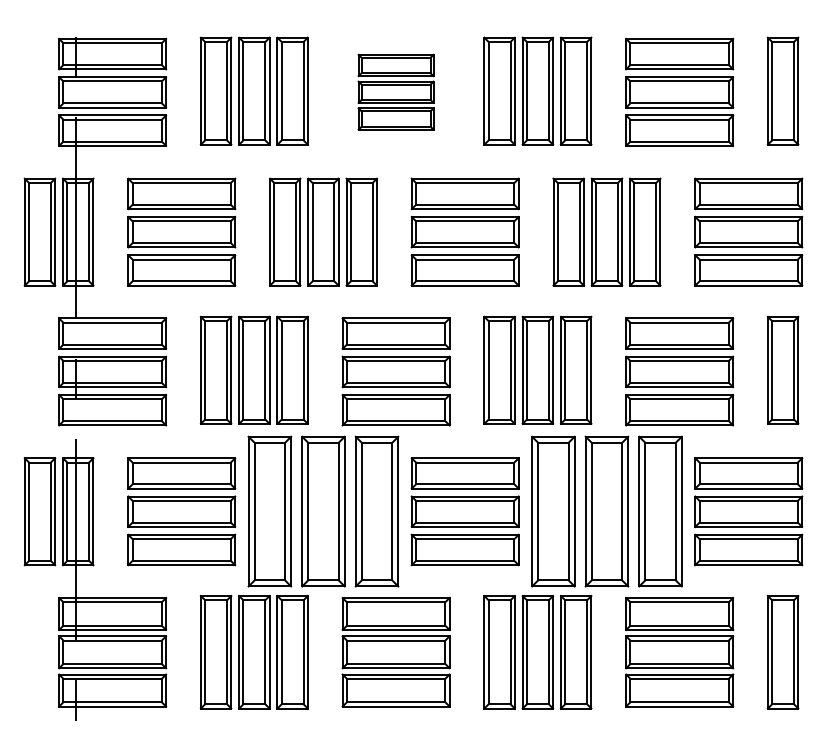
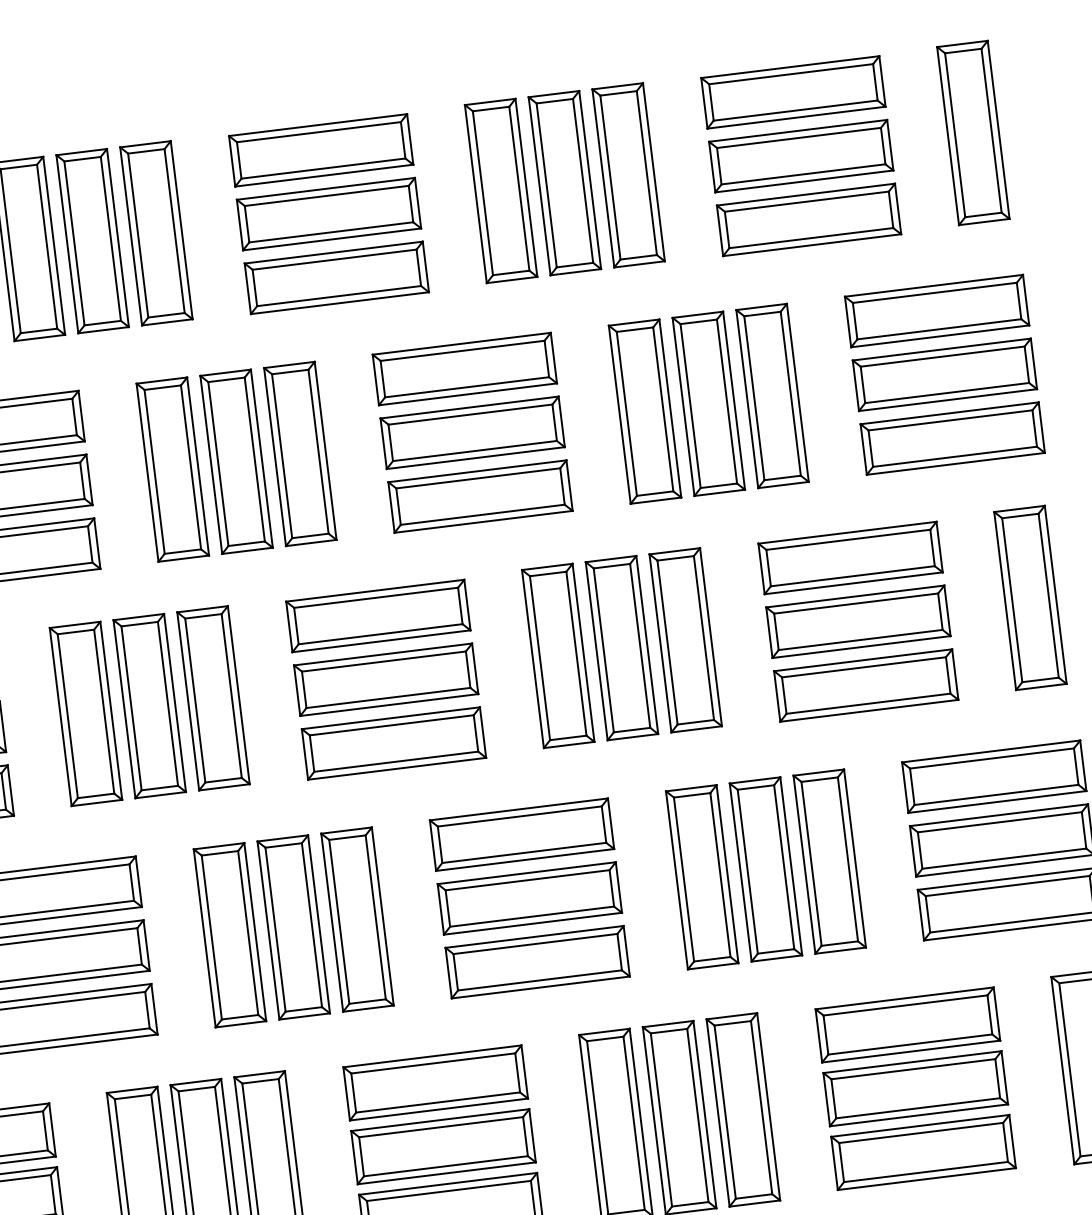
part: (395, 91) -> (327, 212), size x1.43
part: (323, 511) -> (293, 927), size x0.71
part: (606, 511) -> (765, 869), size x0.71

